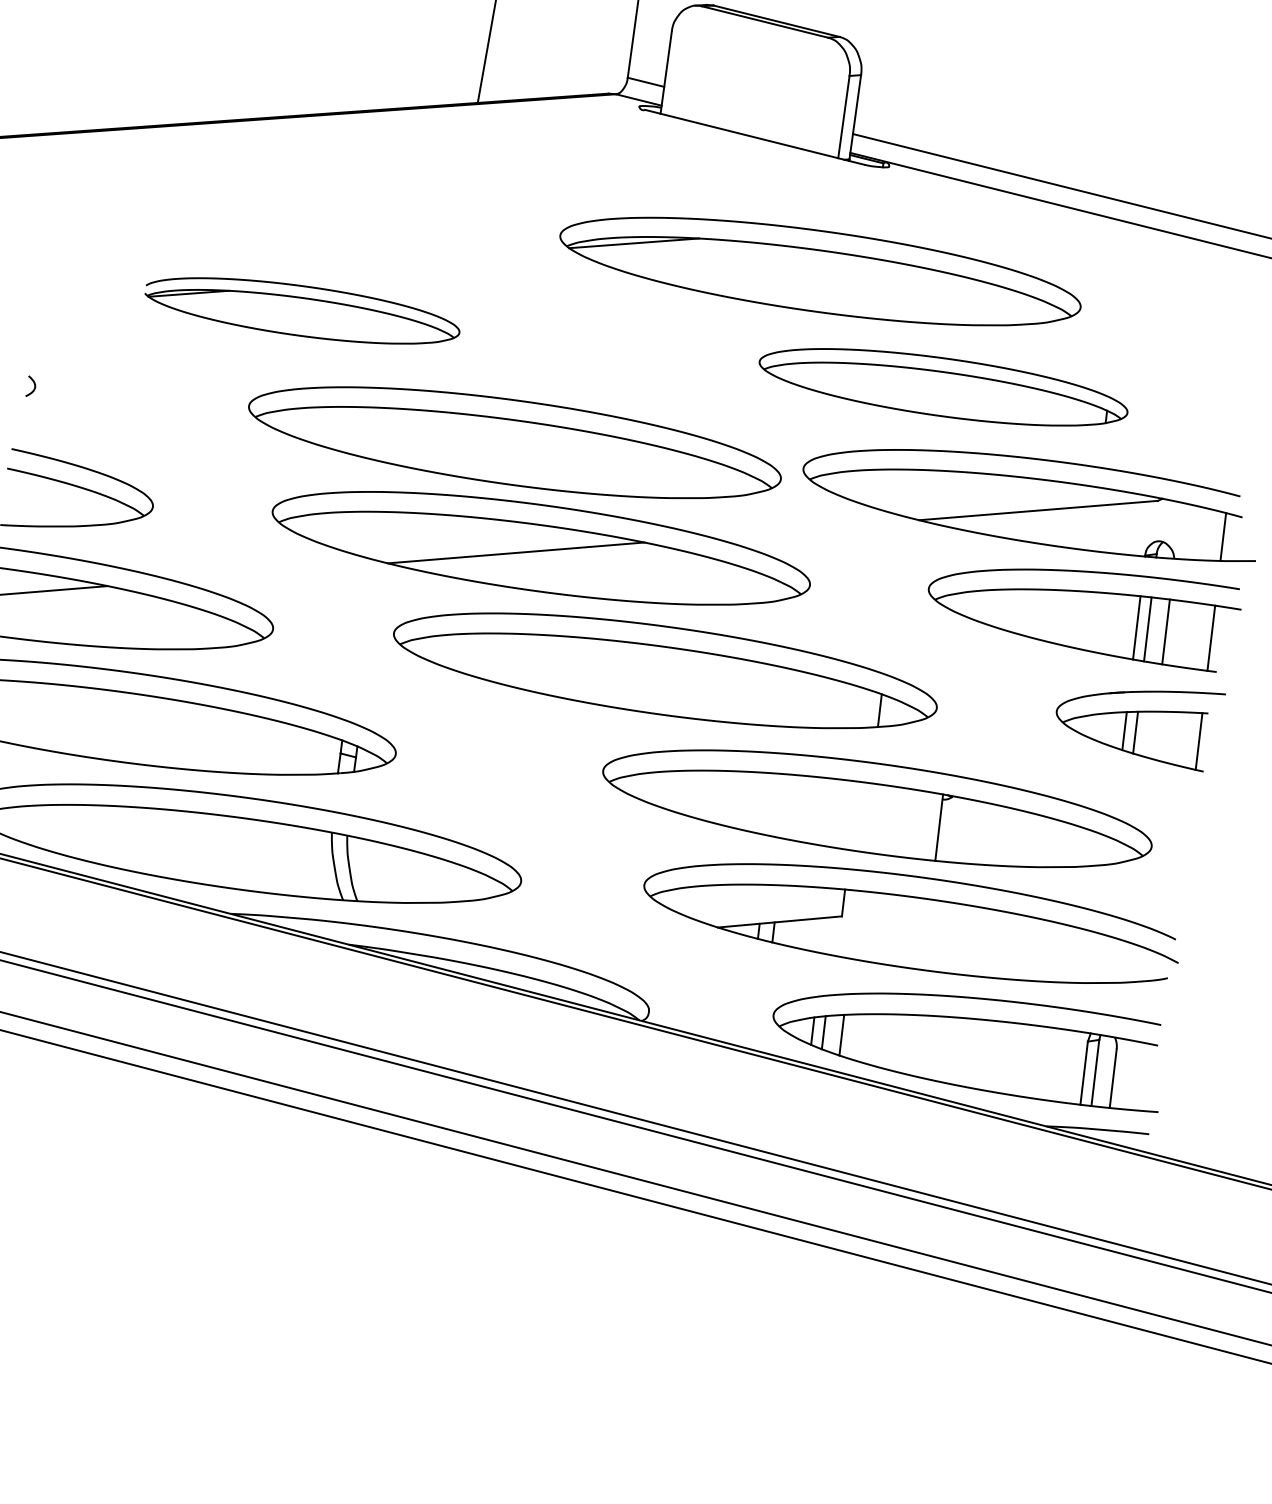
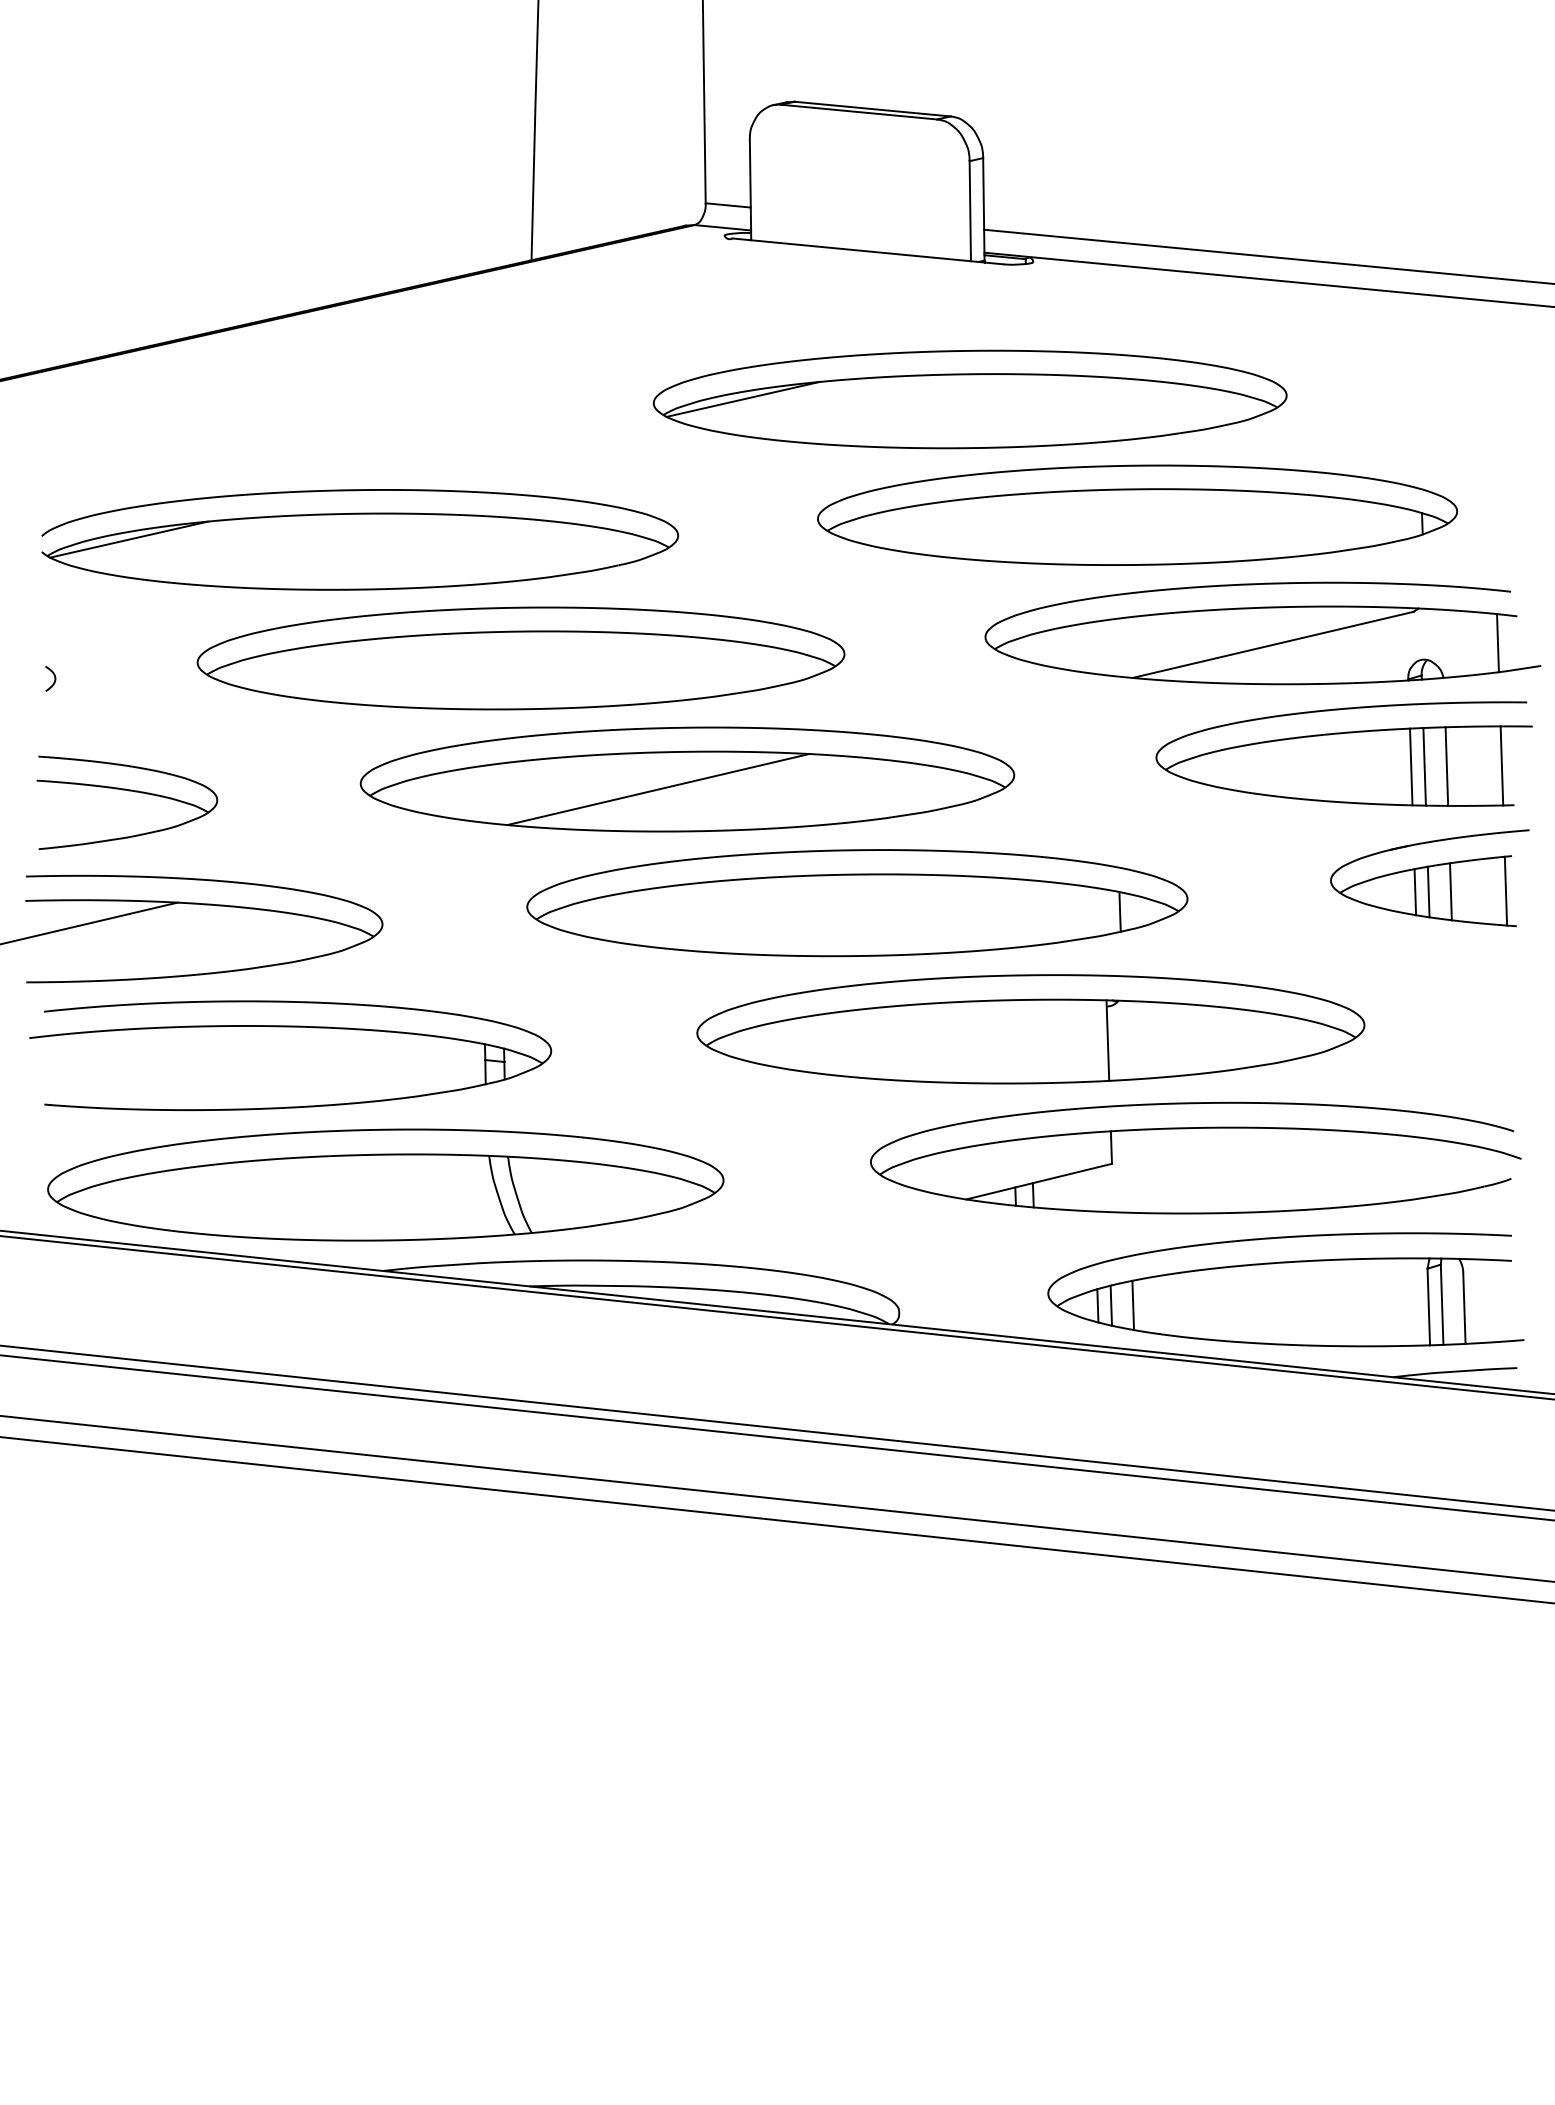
part: (302, 310) -> (360, 539), size x1.67
part: (943, 386) -> (1137, 514), size x1.43
part: (514, 442) -> (520, 658), moved
line: (1153, 734) -> (1450, 891), added
part: (877, 808) -> (1030, 1029), moved

